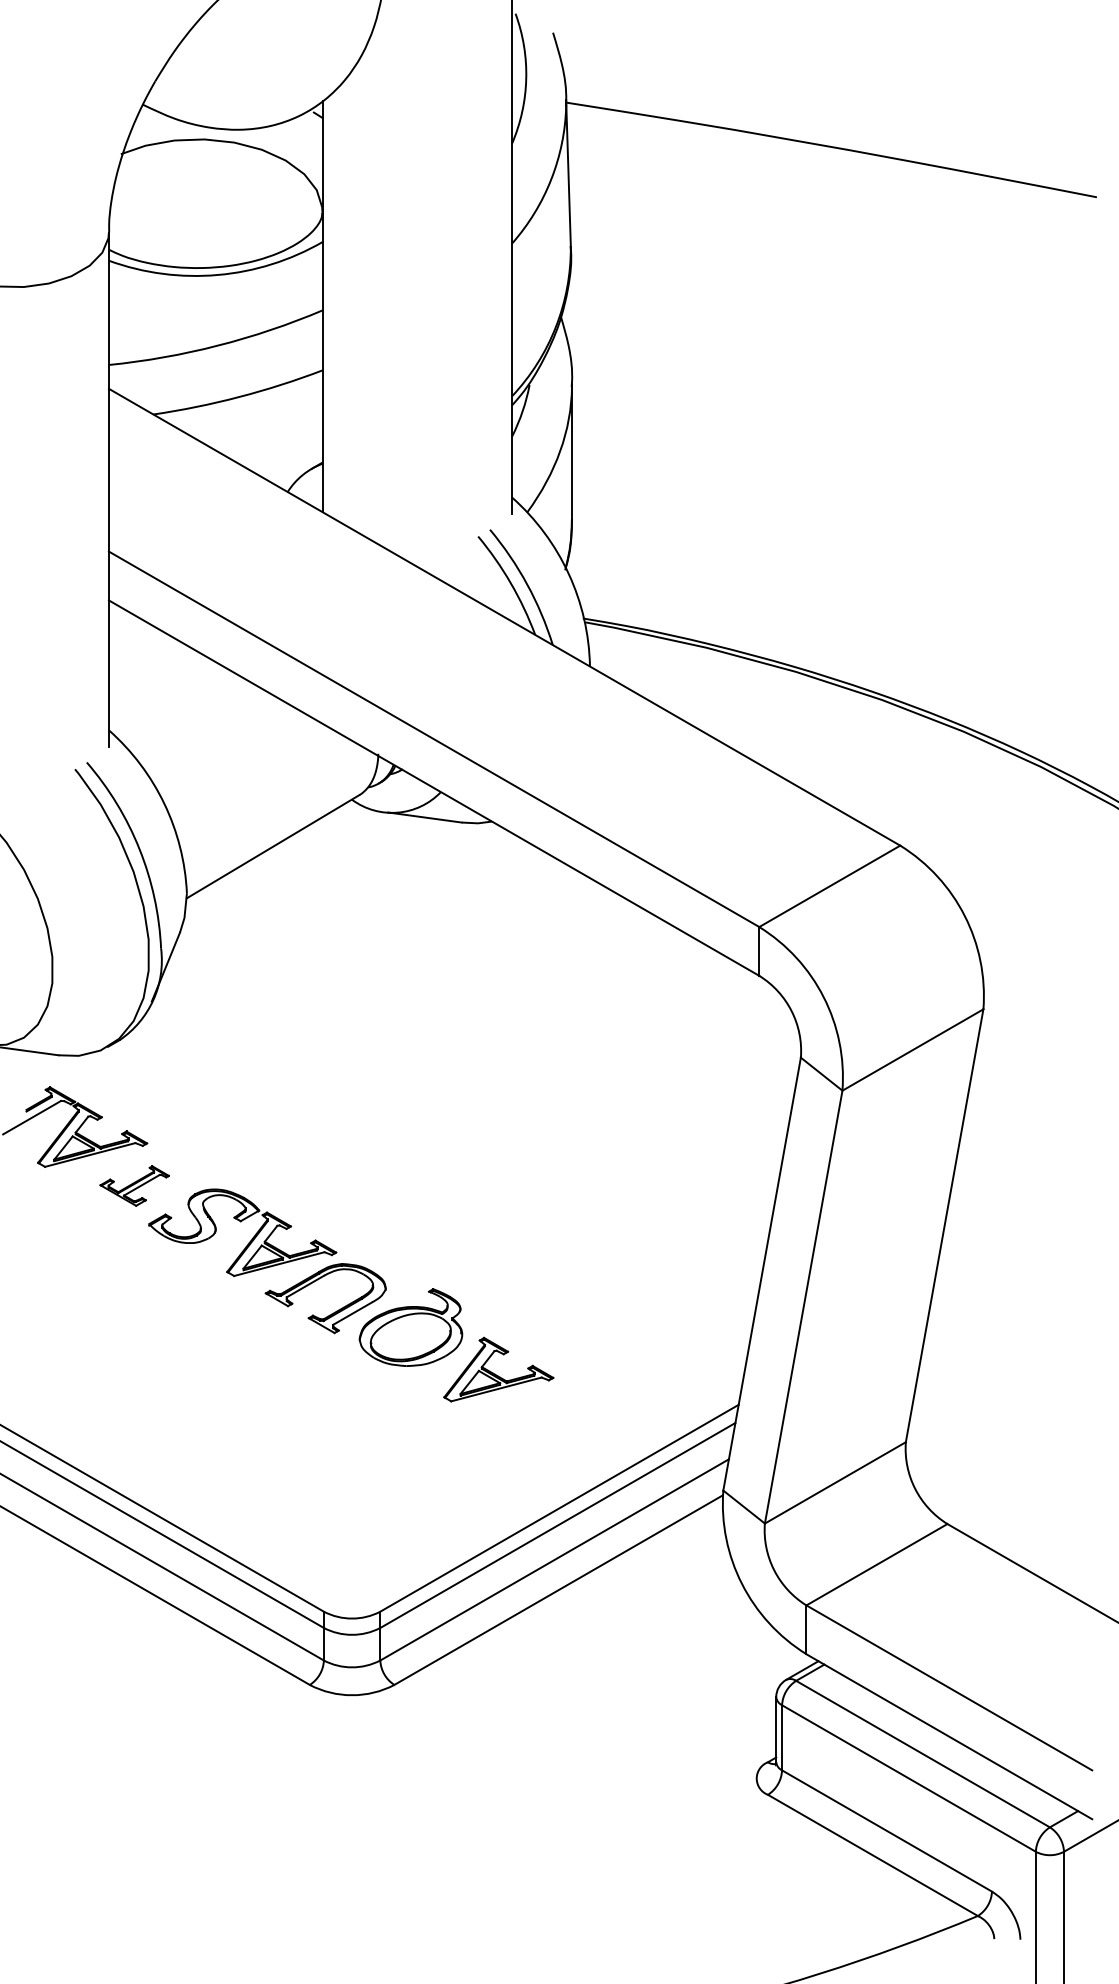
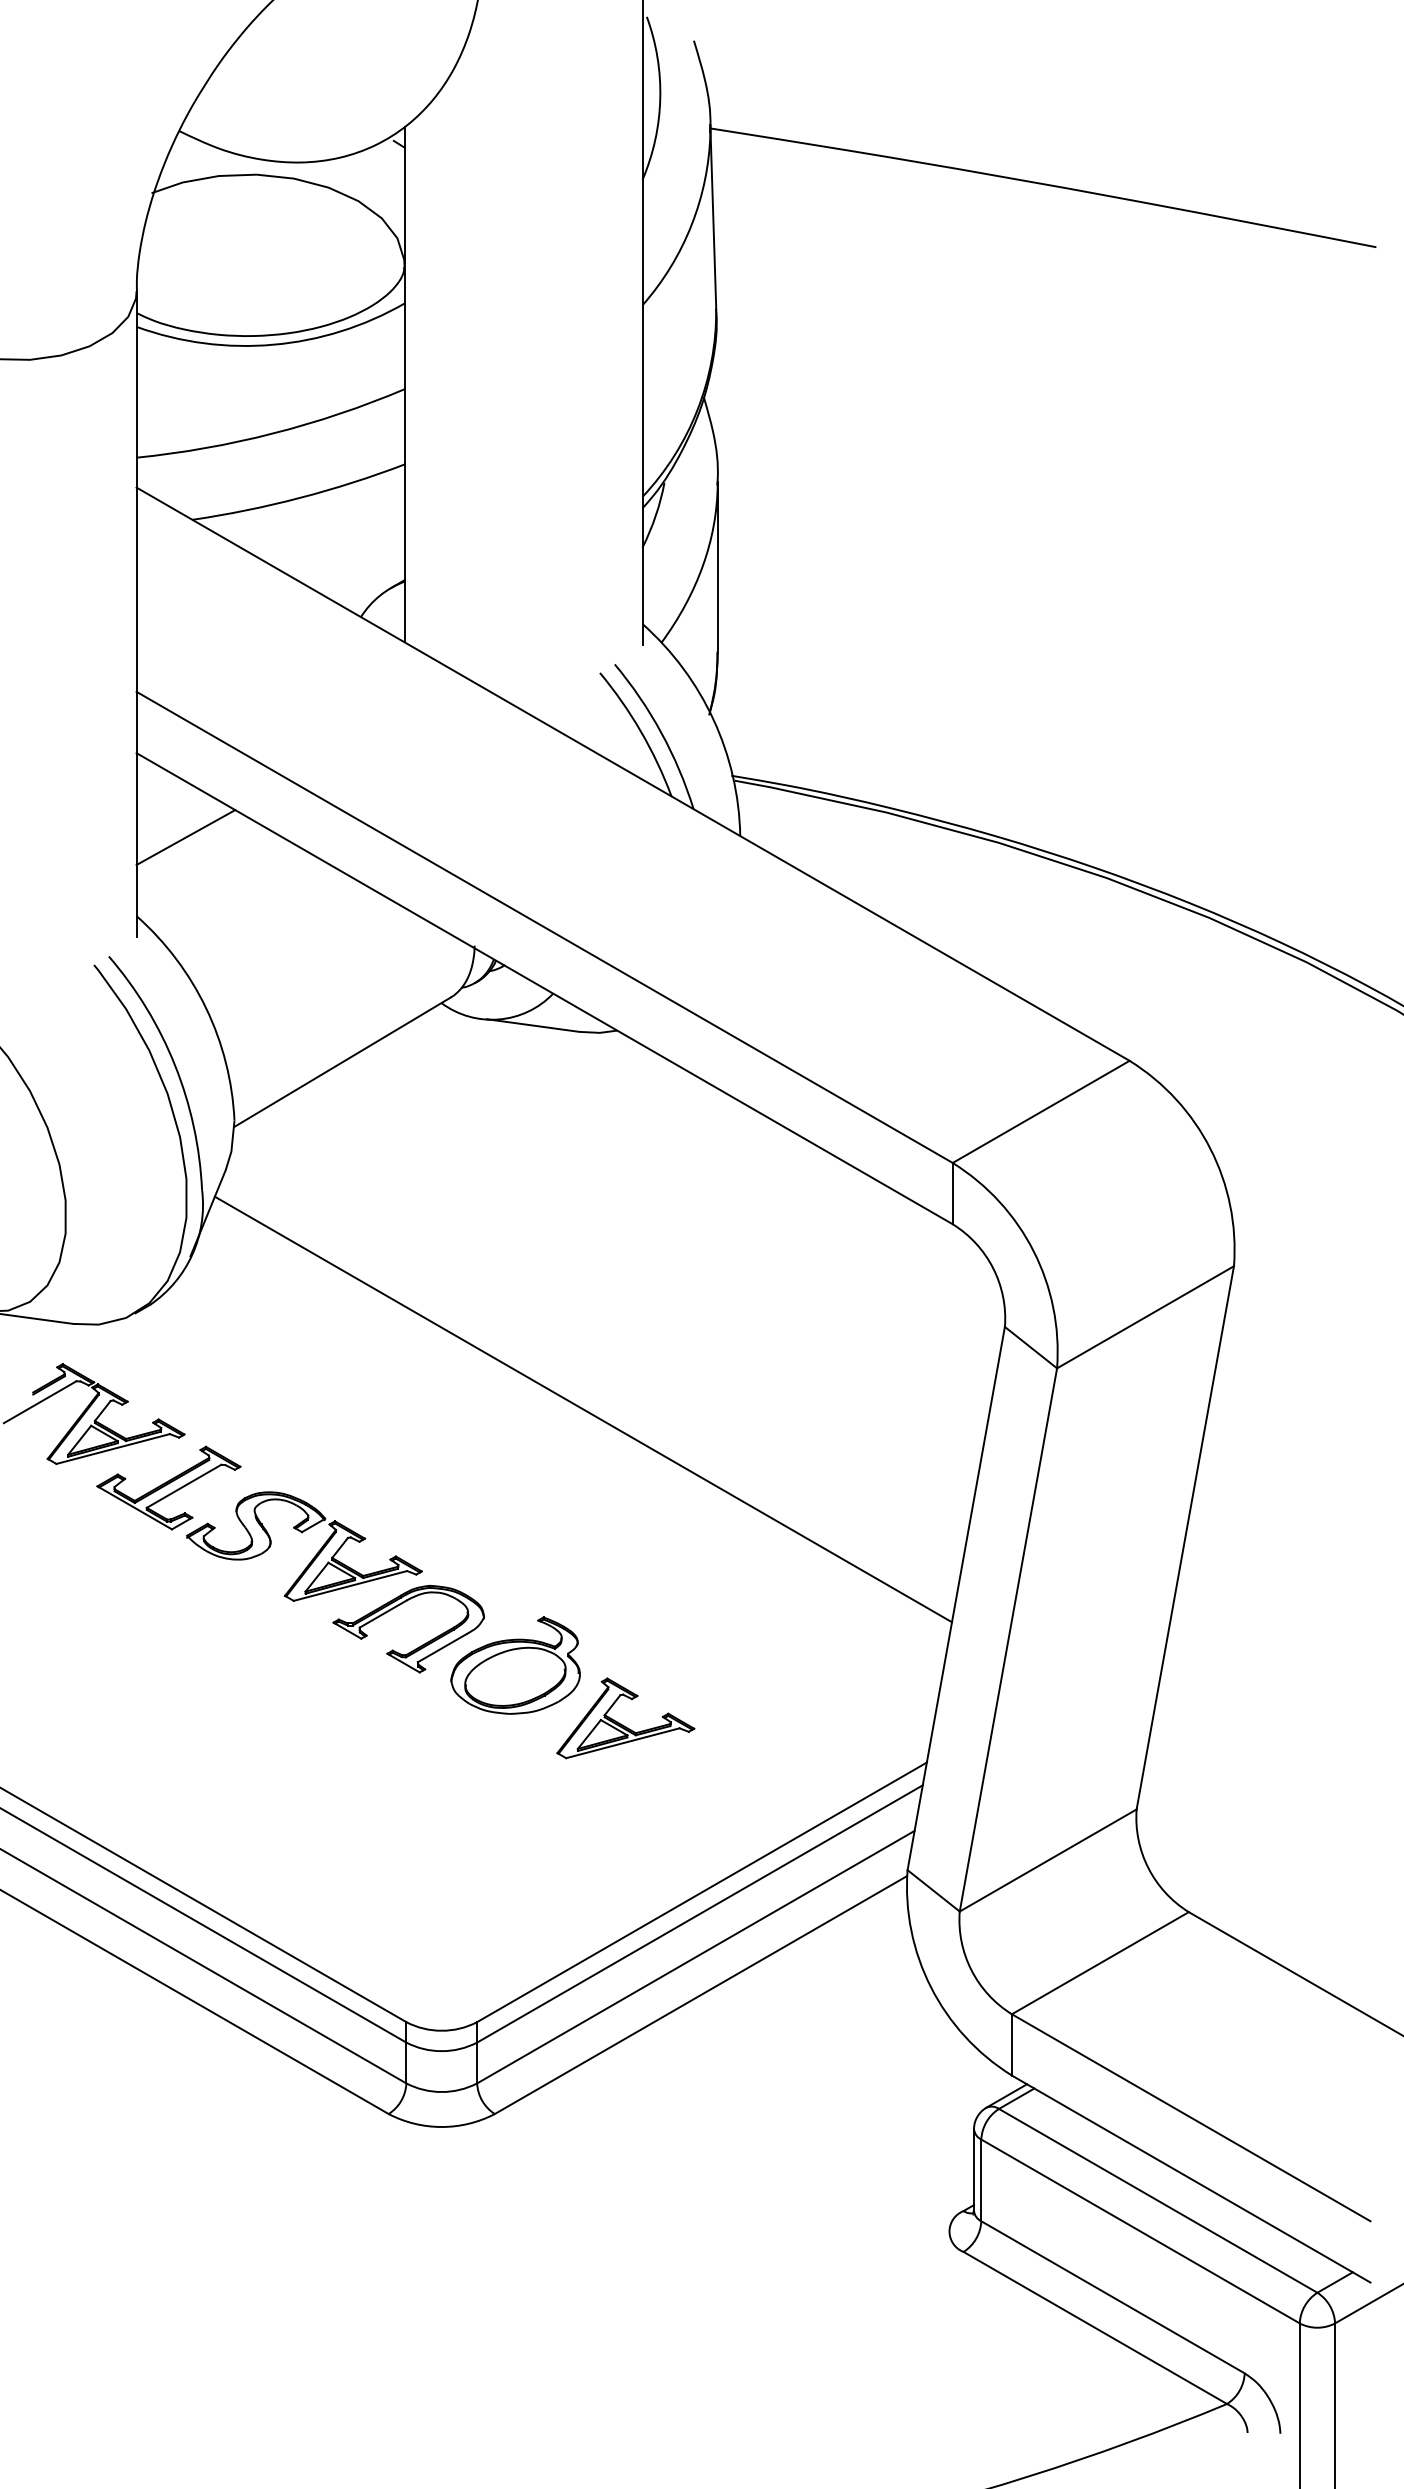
line: (147, 667) -> (185, 837), added
line: (465, 1123) -> (583, 1409), added
part: (134, 1185) -> (168, 1487), size x1.67

